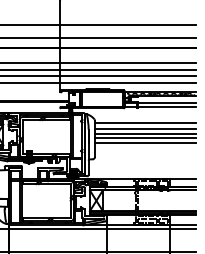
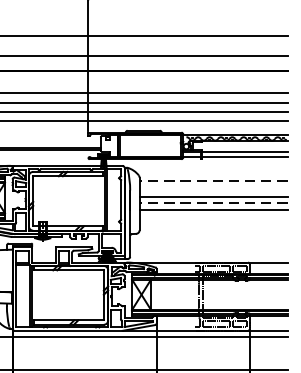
line: (145, 123) -> (213, 181), solid -> dashed
line: (145, 129) -> (213, 190), removed
line: (145, 138) -> (213, 203), solid -> dashed

